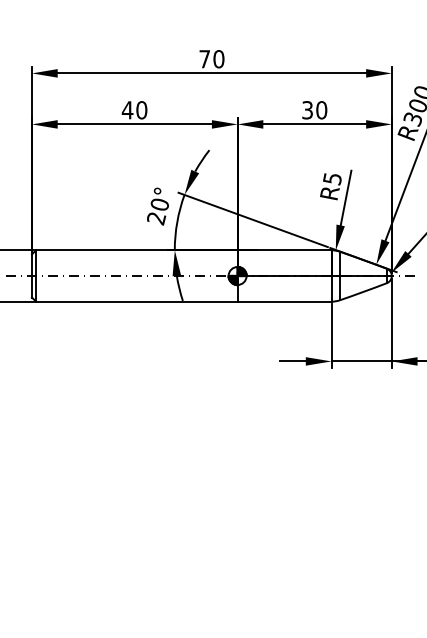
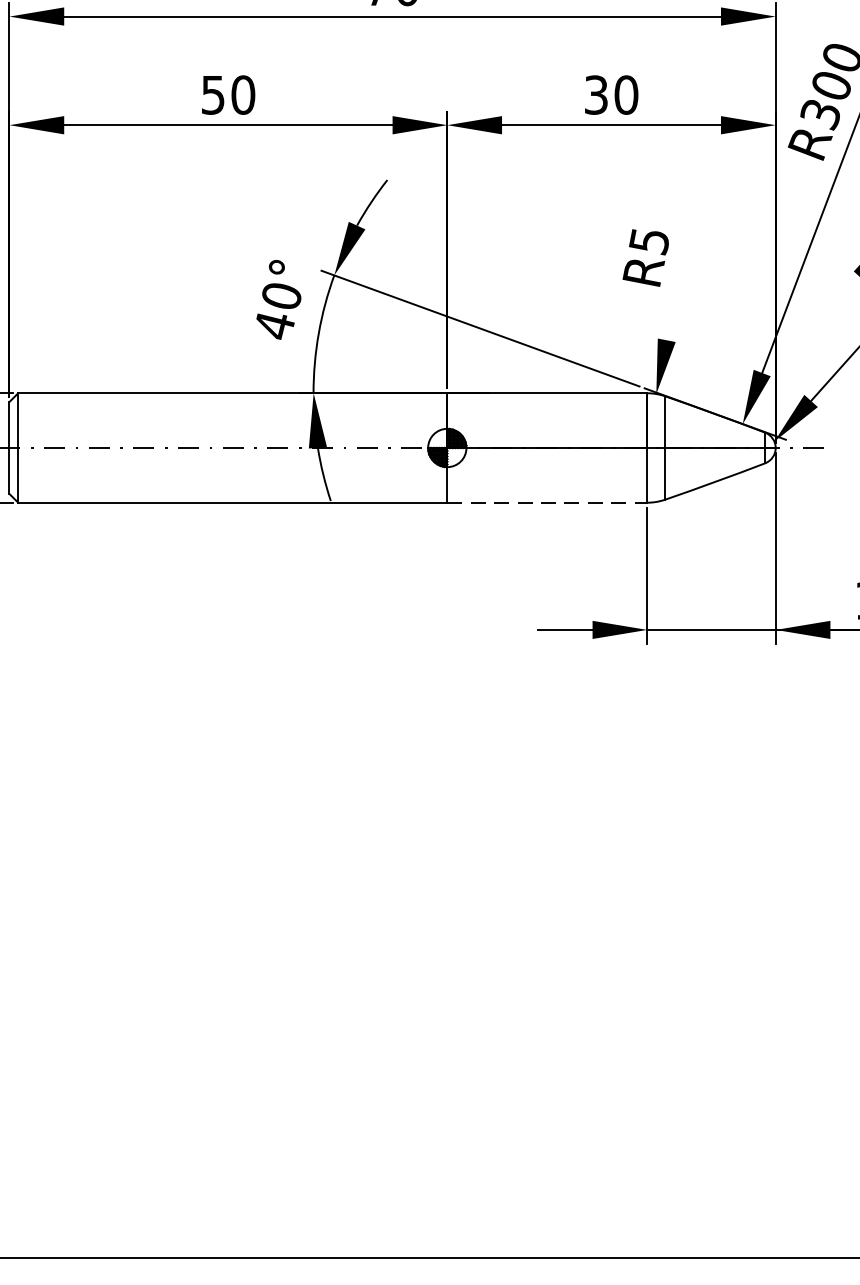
text: (127, 110) -> (212, 95), 40 -> 50
line: (345, 197) -> (677, 280), removed
text: (156, 218) -> (274, 325), 20° -> 40°
line: (284, 301) -> (547, 502), solid -> dashed

